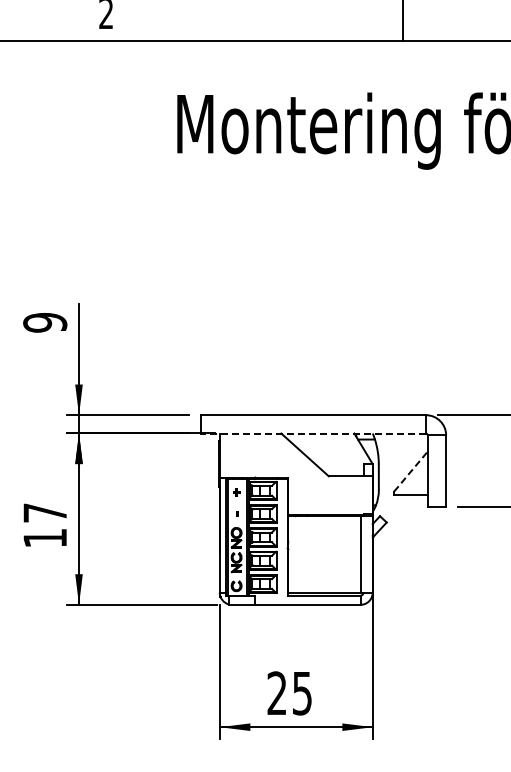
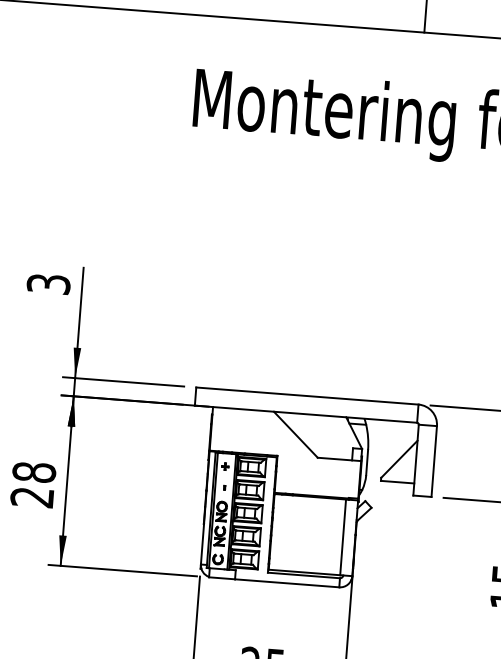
text: (45, 322) -> (49, 283), 9 -> 3
line: (313, 433) -> (305, 414), dashed -> solid
line: (411, 471) -> (399, 459), dashed -> solid
text: (45, 525) -> (33, 484), 17 -> 28

